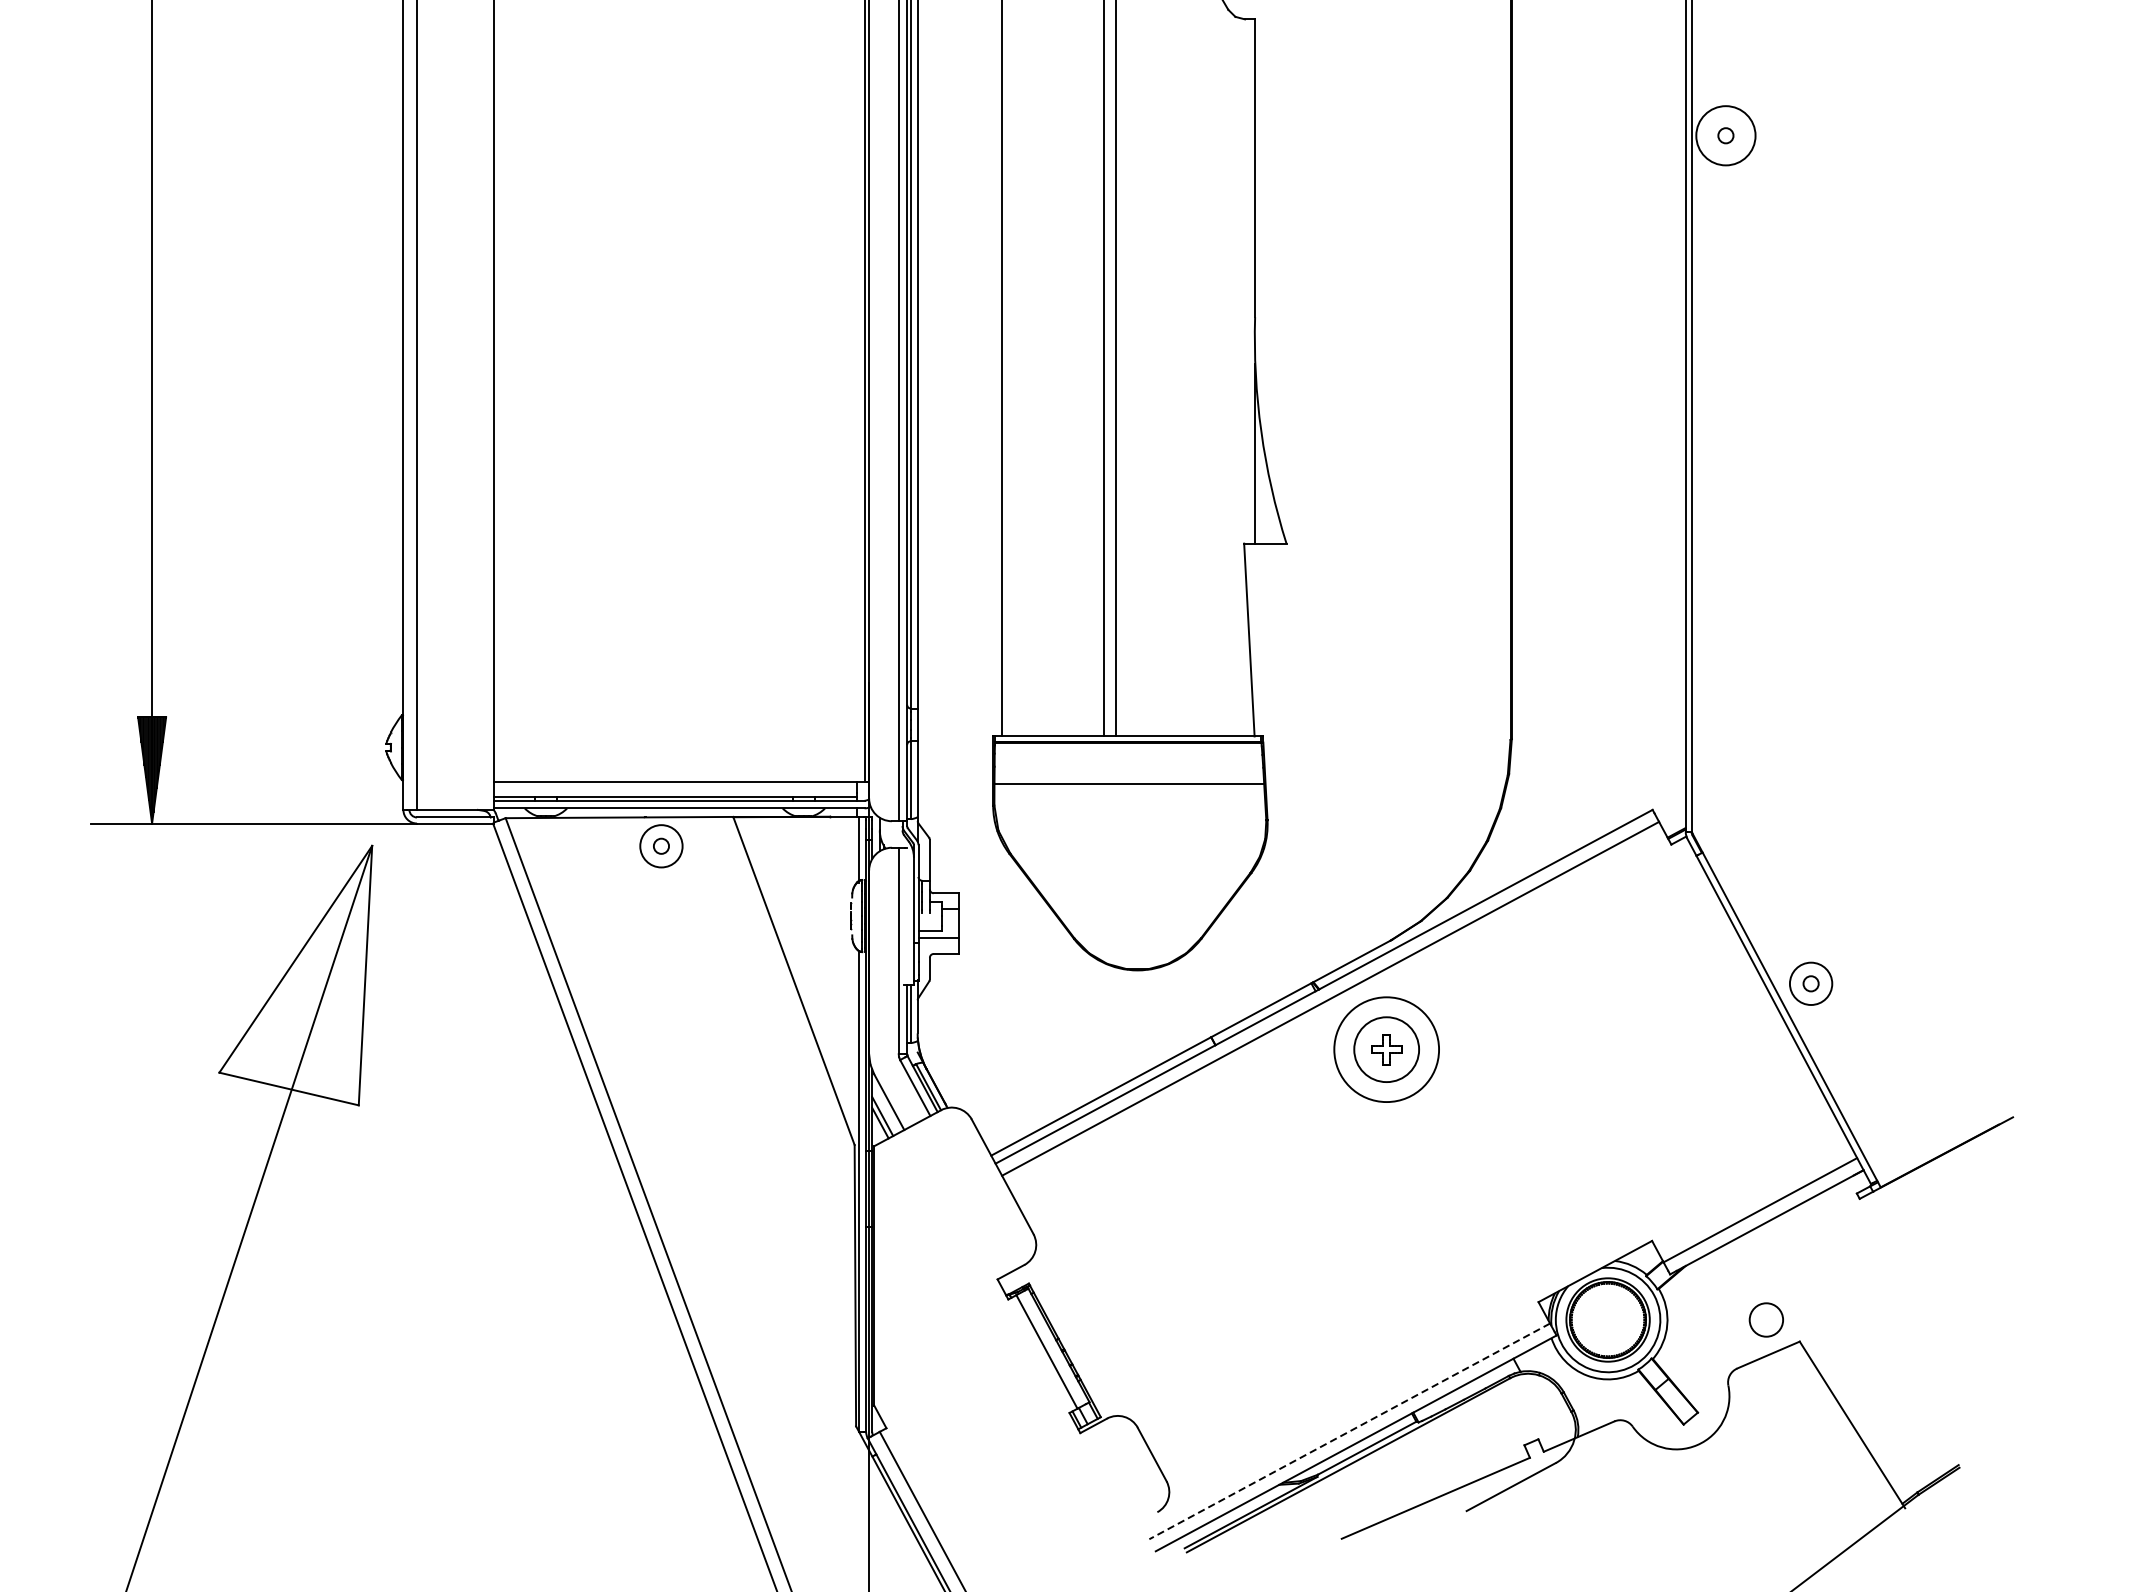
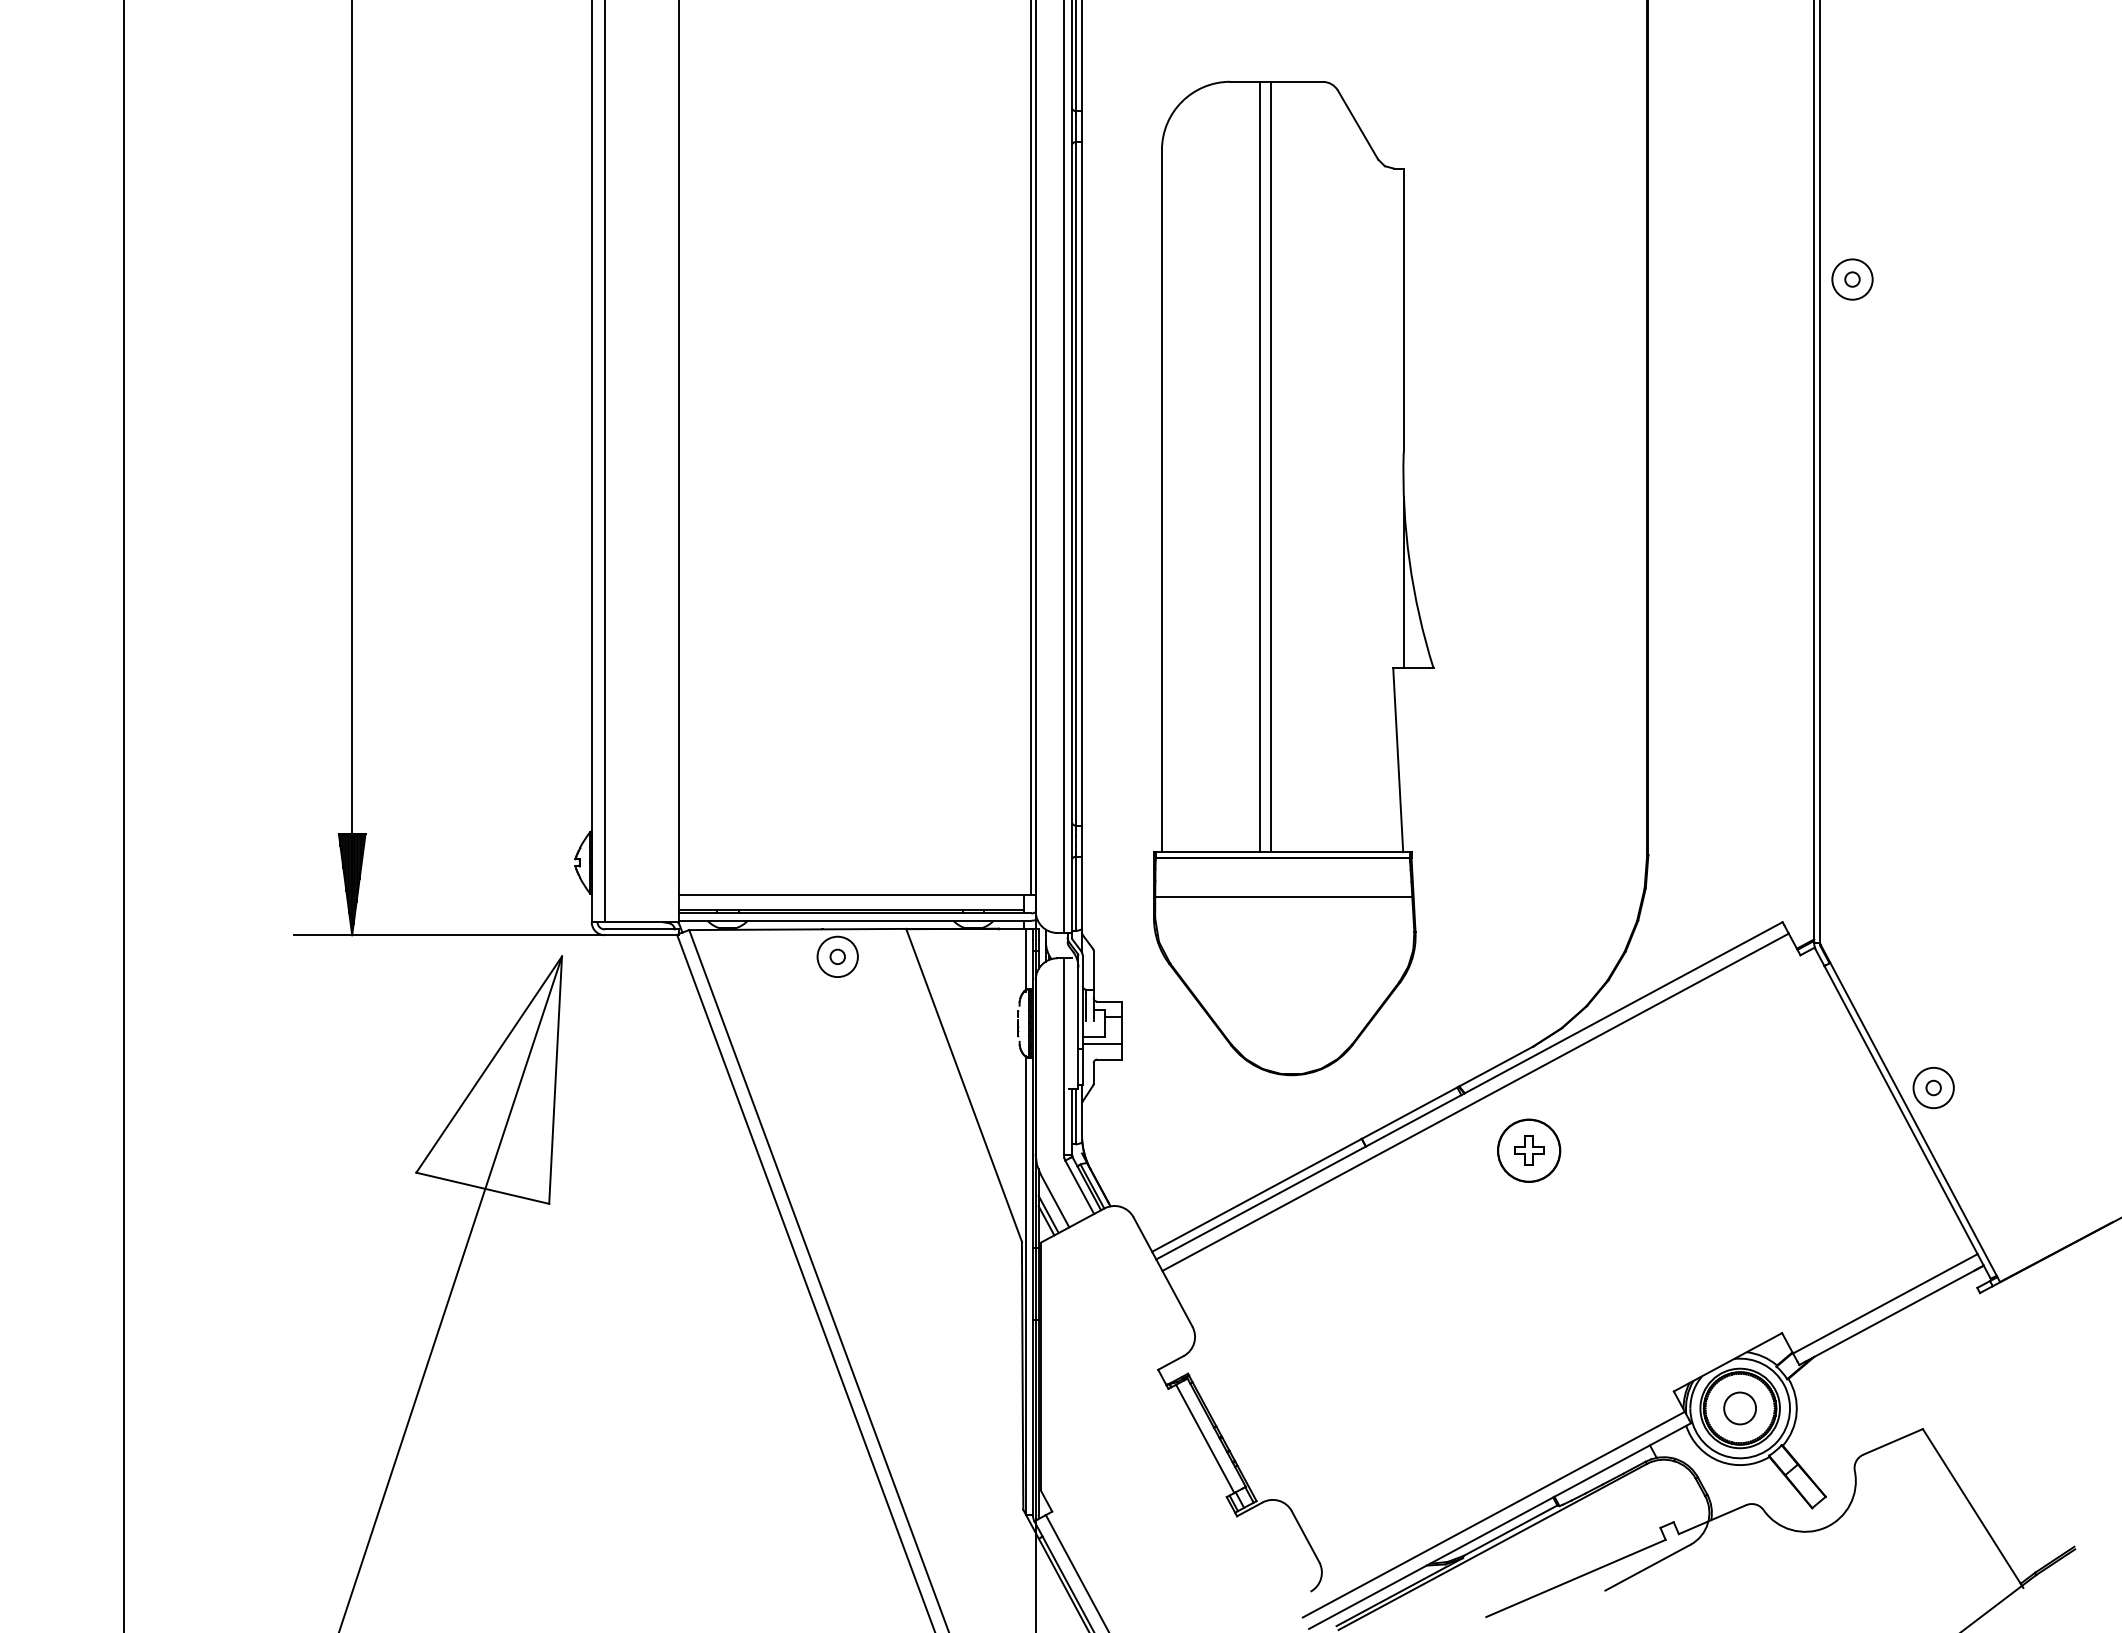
circle: (1725, 135) -> (1852, 279), size x0.71
circle: (1386, 1049) -> (1528, 1150), size x0.62
circle: (1765, 1320) -> (1739, 1408), moved
line: (1349, 1431) -> (1493, 1514), dashed -> solid

